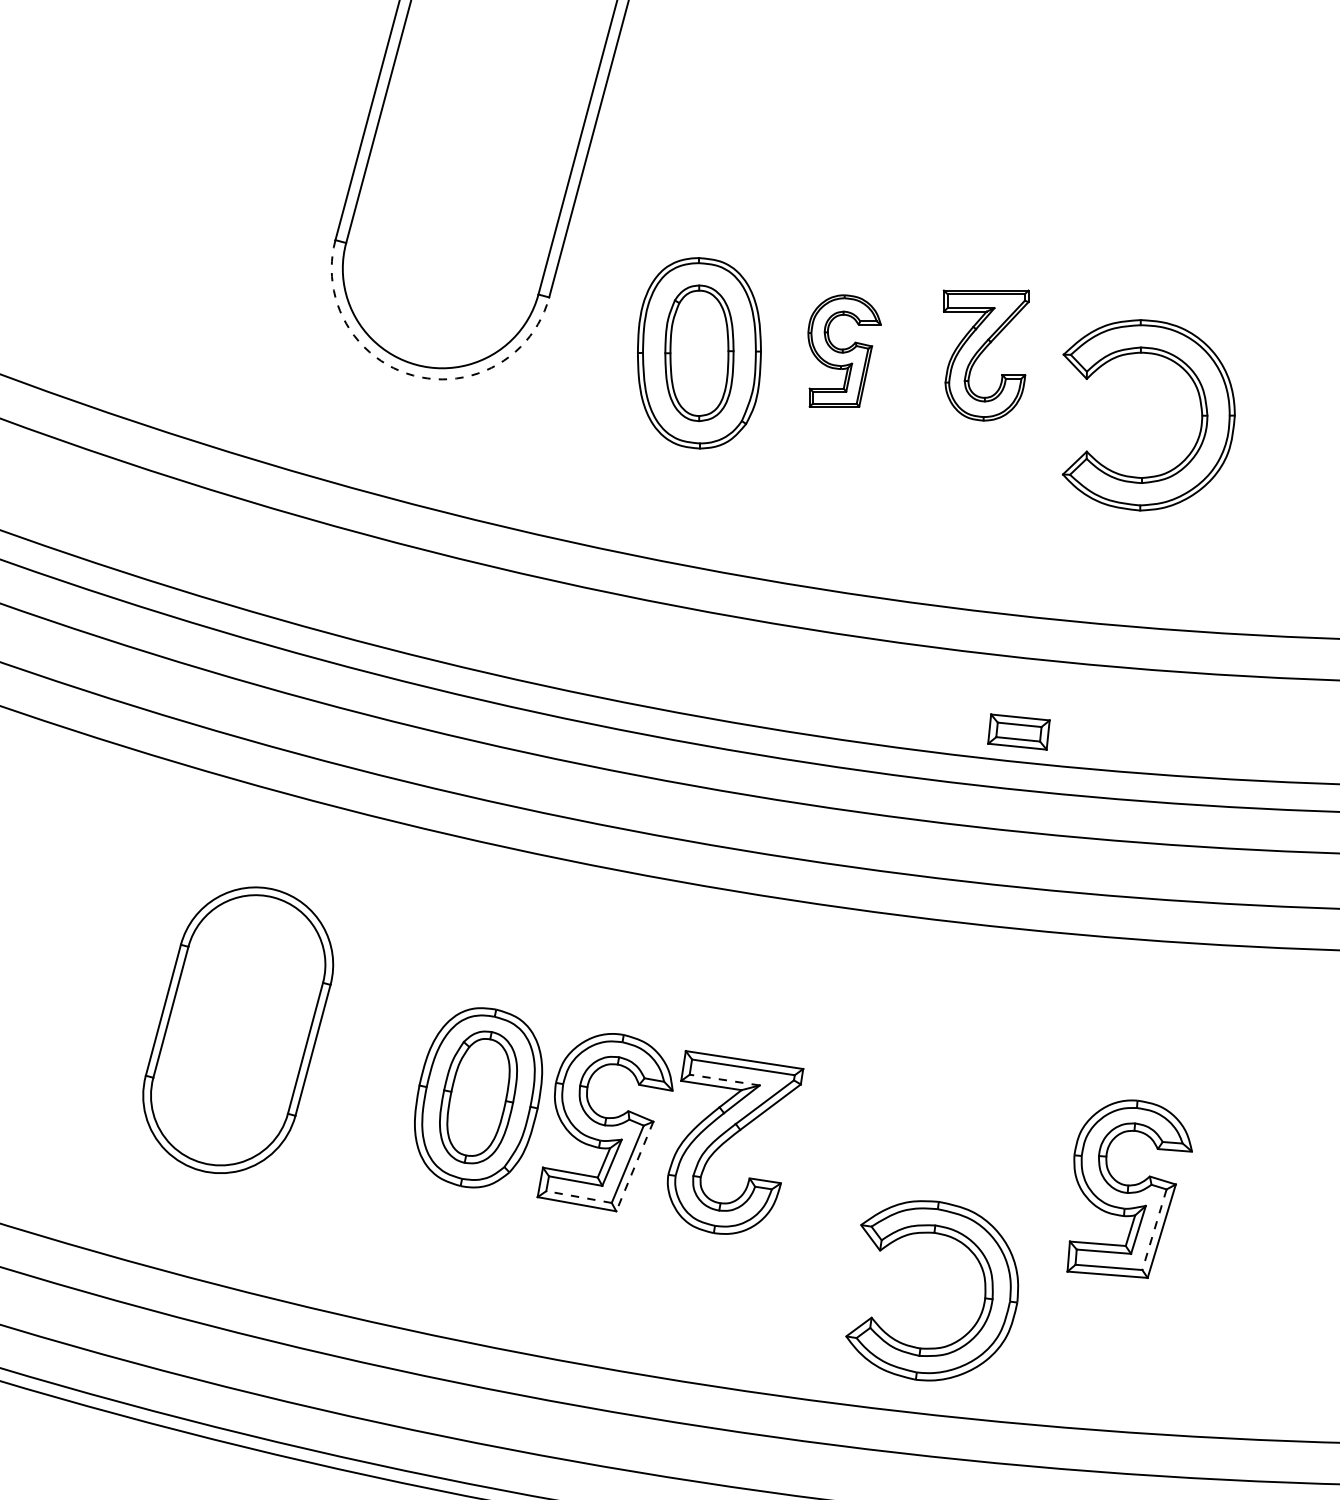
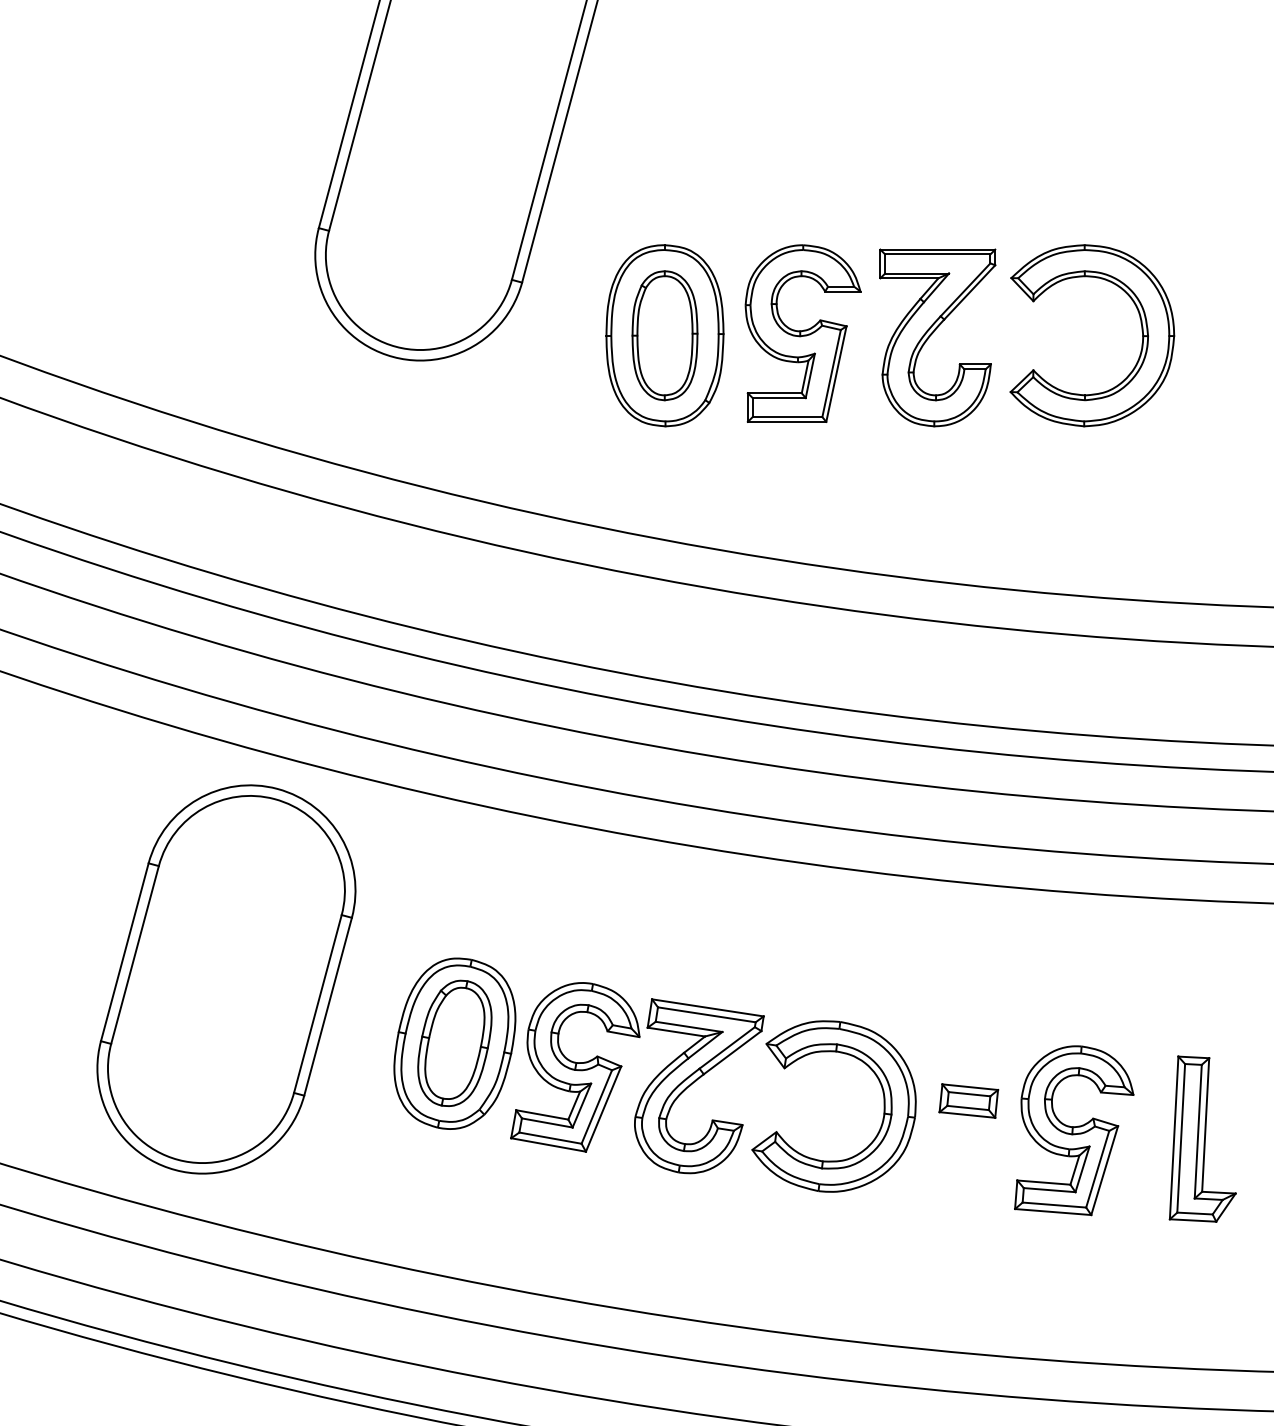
part: (844, 350) -> (802, 333), size x1.67
part: (985, 355) -> (937, 337), size x1.43
arc: (413, 375) -> (393, 356), dashed -> solid
part: (1200, 409) -> (1141, 330), moved
part: (1018, 731) -> (968, 1100), moved
part: (237, 1030) -> (225, 979), size x1.43
line: (724, 1080) -> (688, 1027), dashed -> solid
line: (634, 1166) -> (603, 1109), dashed -> solid
line: (578, 1196) -> (549, 1137), dashed -> solid
part: (1264, 1197) -> (1202, 1138), added
line: (1154, 1230) -> (1097, 1169), dashed -> solid
part: (984, 1290) -> (883, 1106), moved

